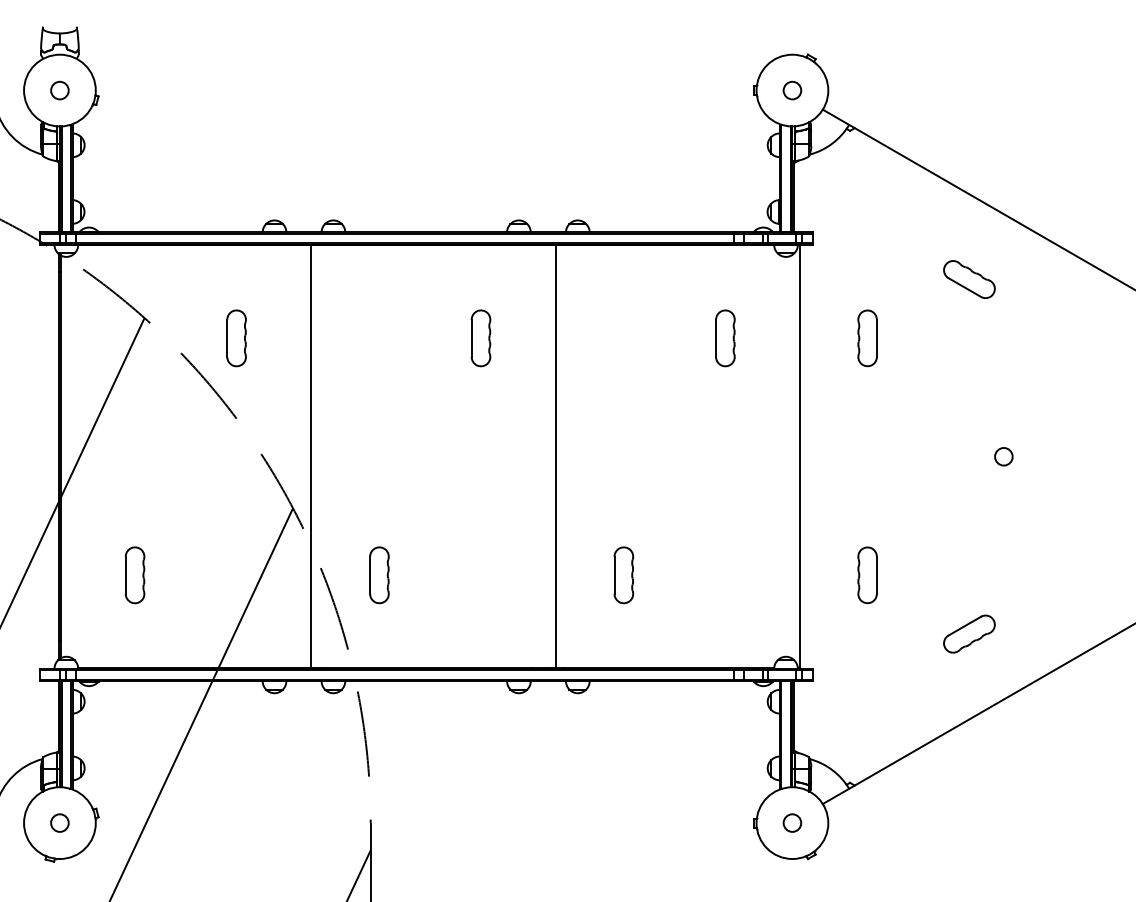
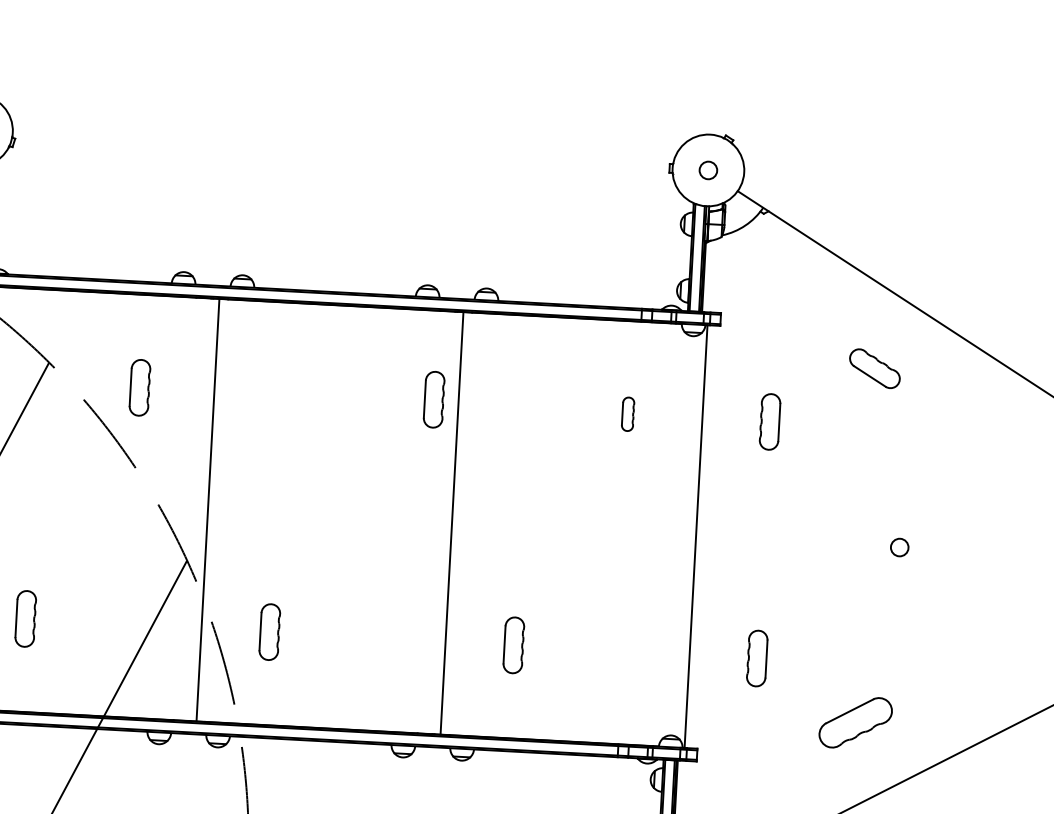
part: (480, 338) -> (433, 399), moved
part: (725, 338) -> (628, 414), size x0.6
part: (969, 633) -> (855, 722), size x1.4

